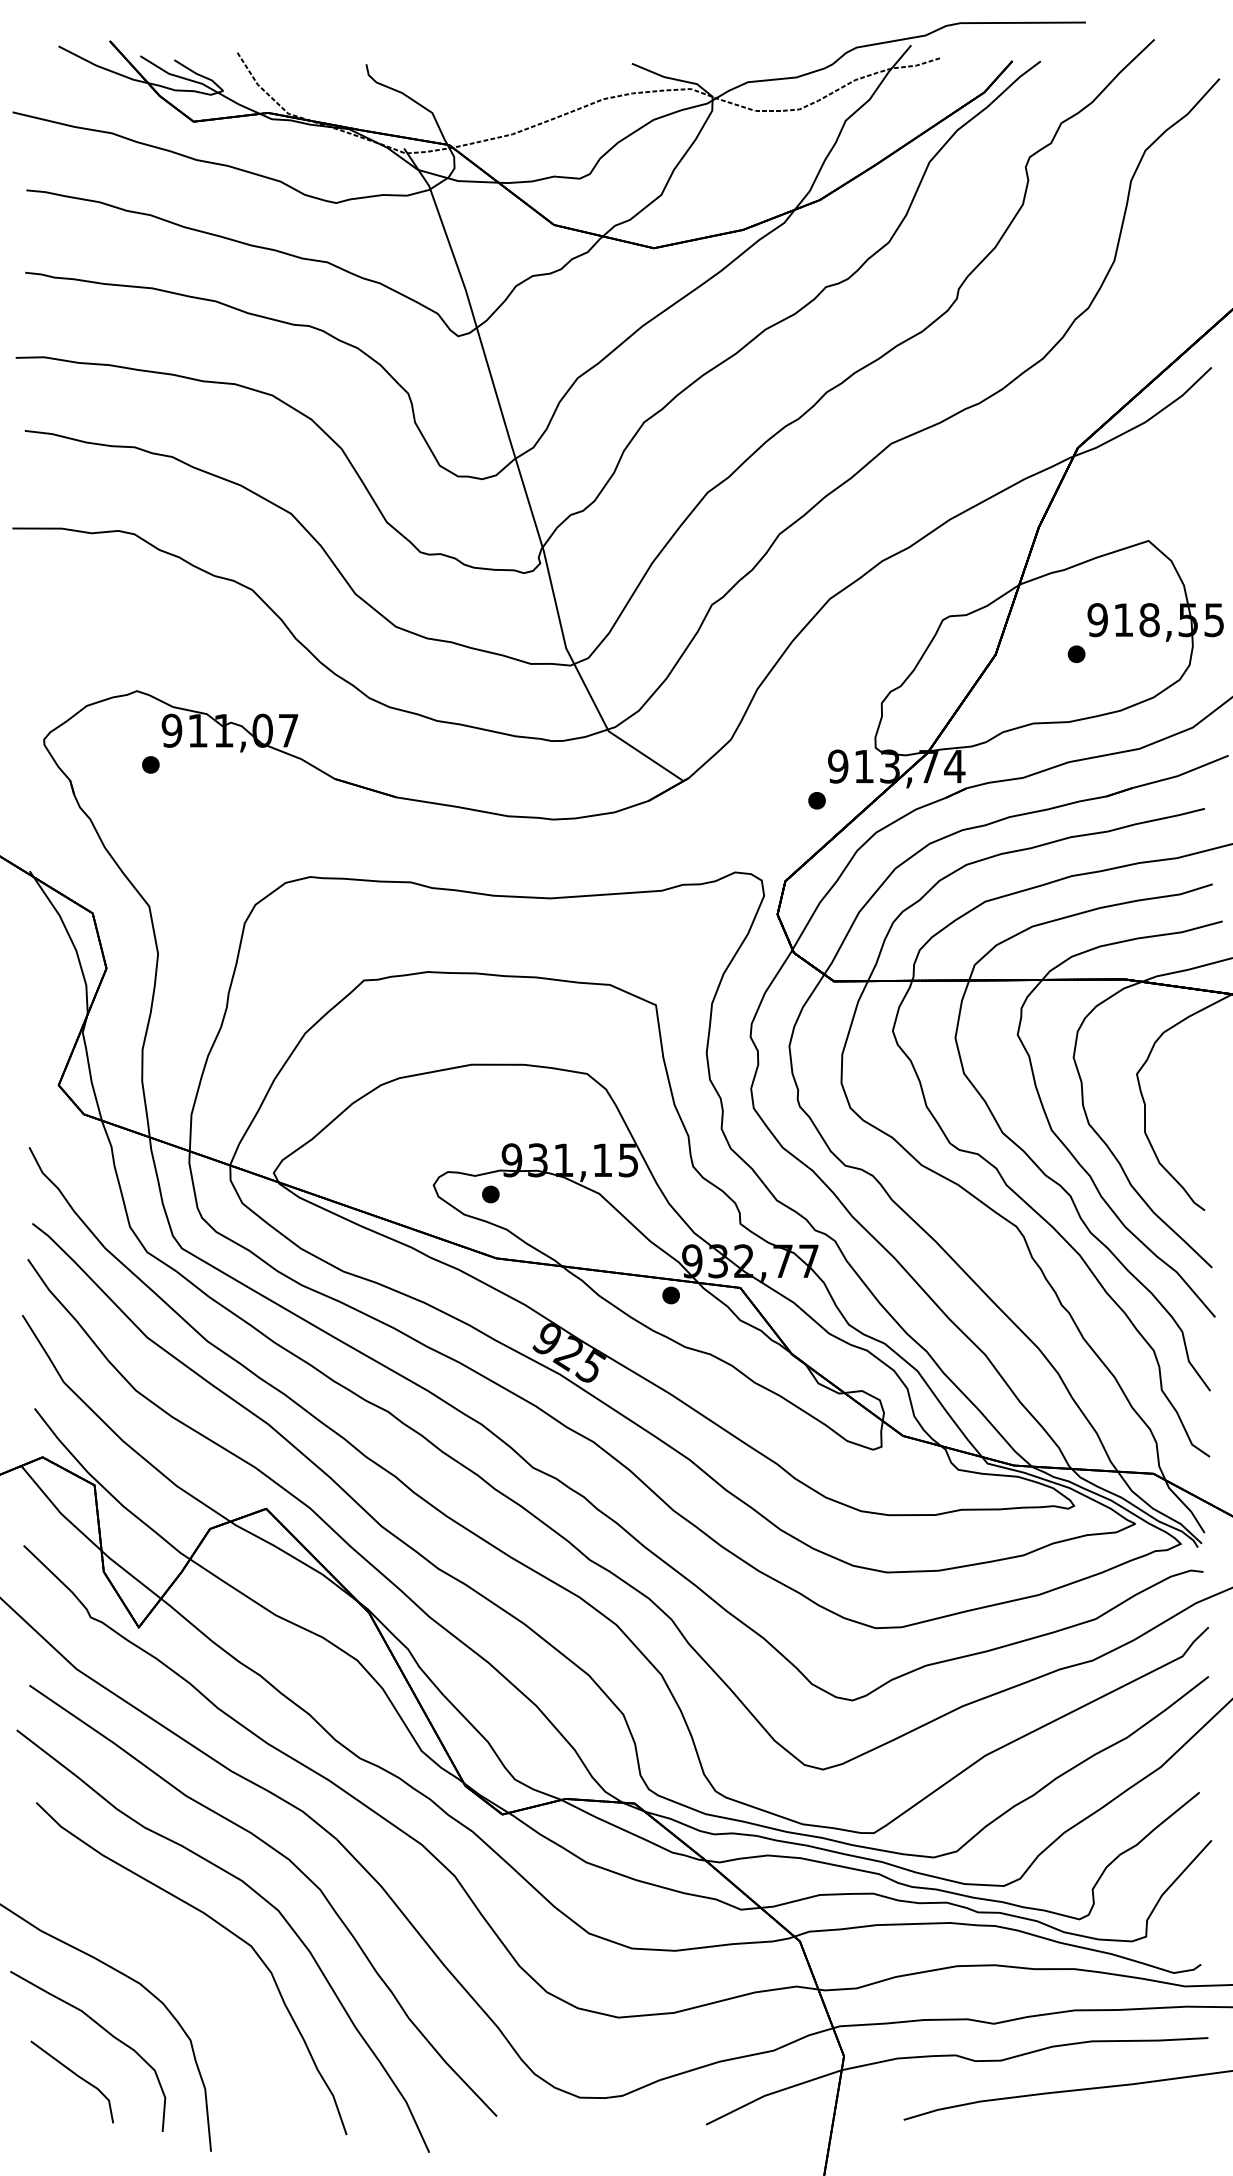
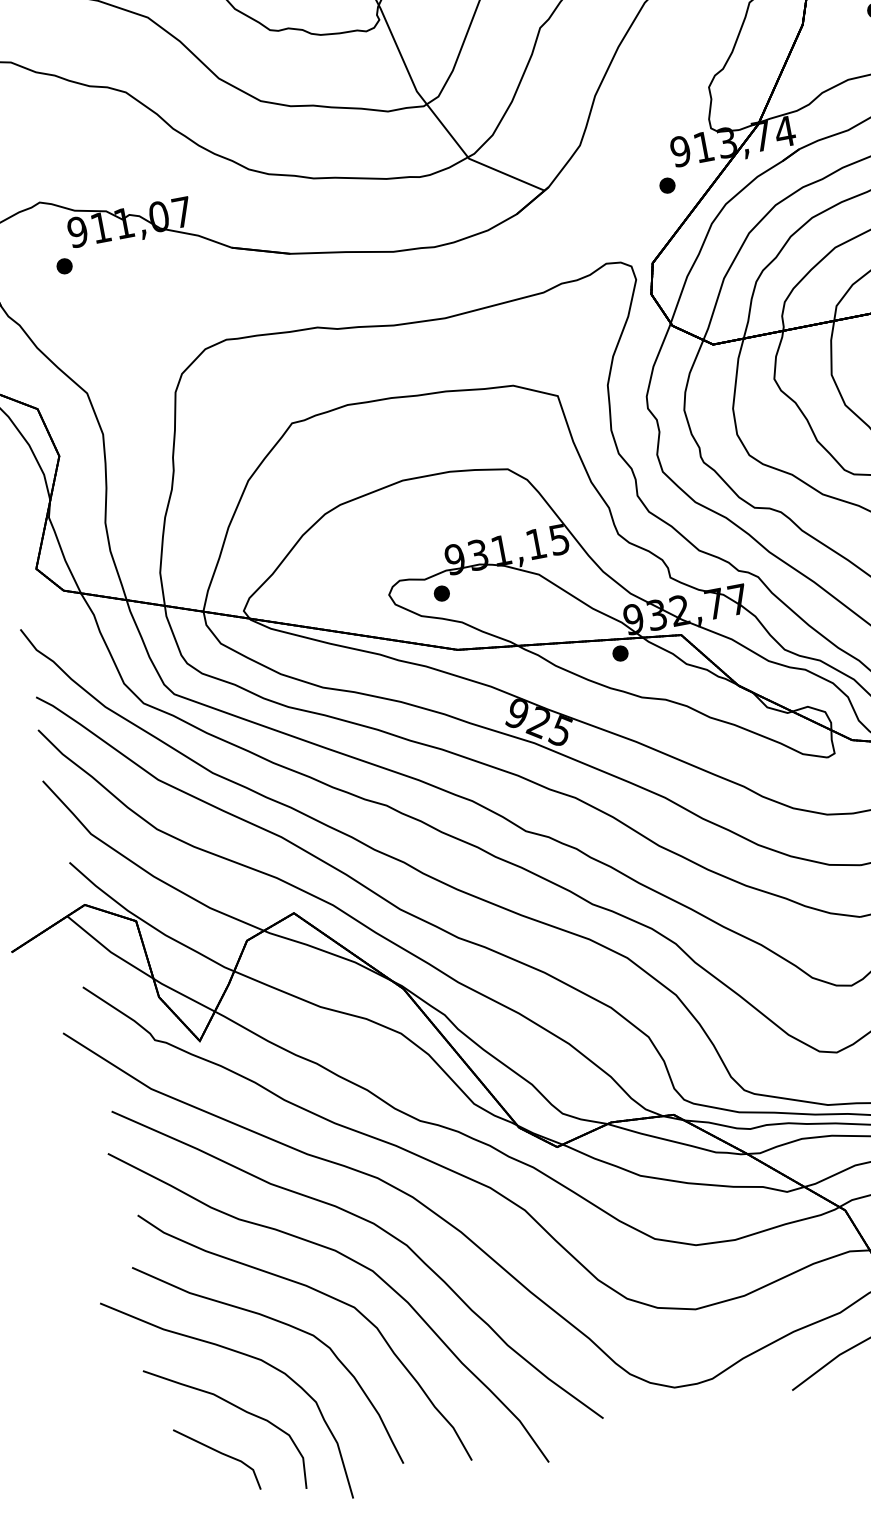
part: (172, 1950) -> (284, 1324), added

